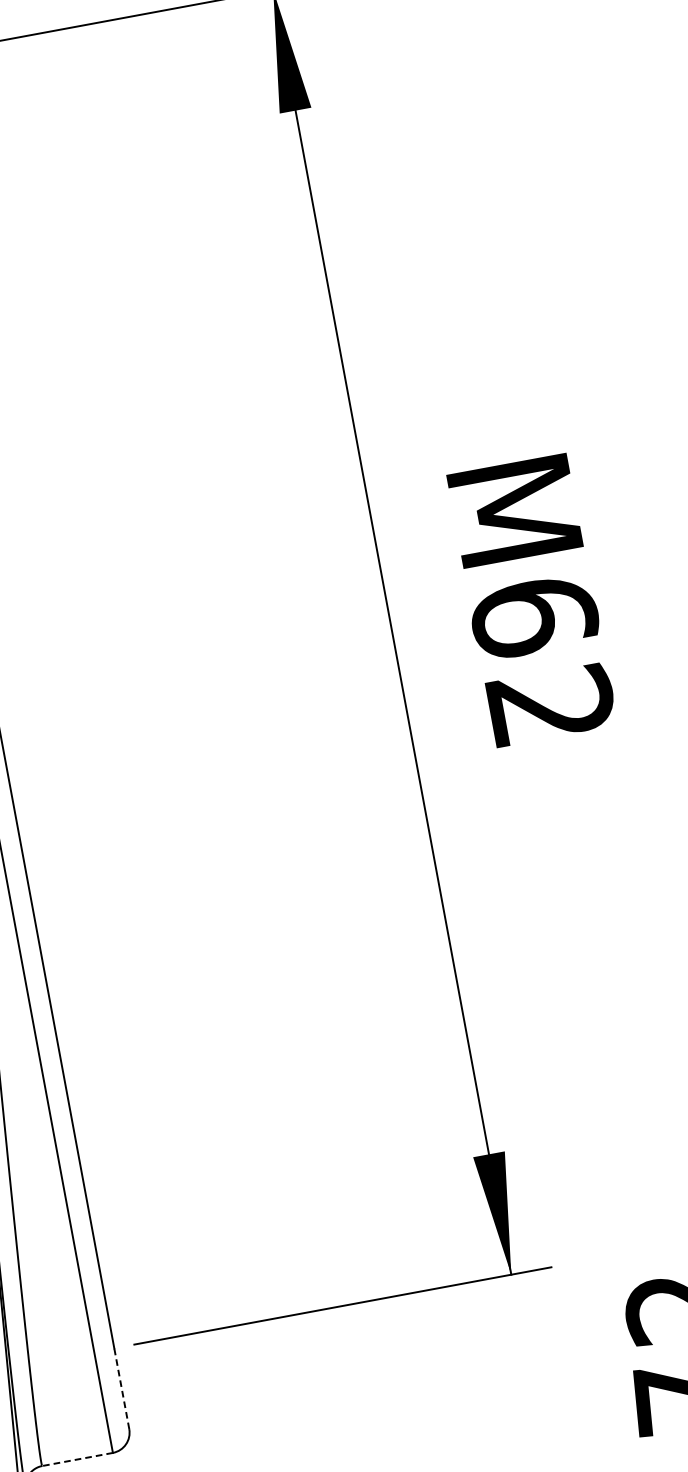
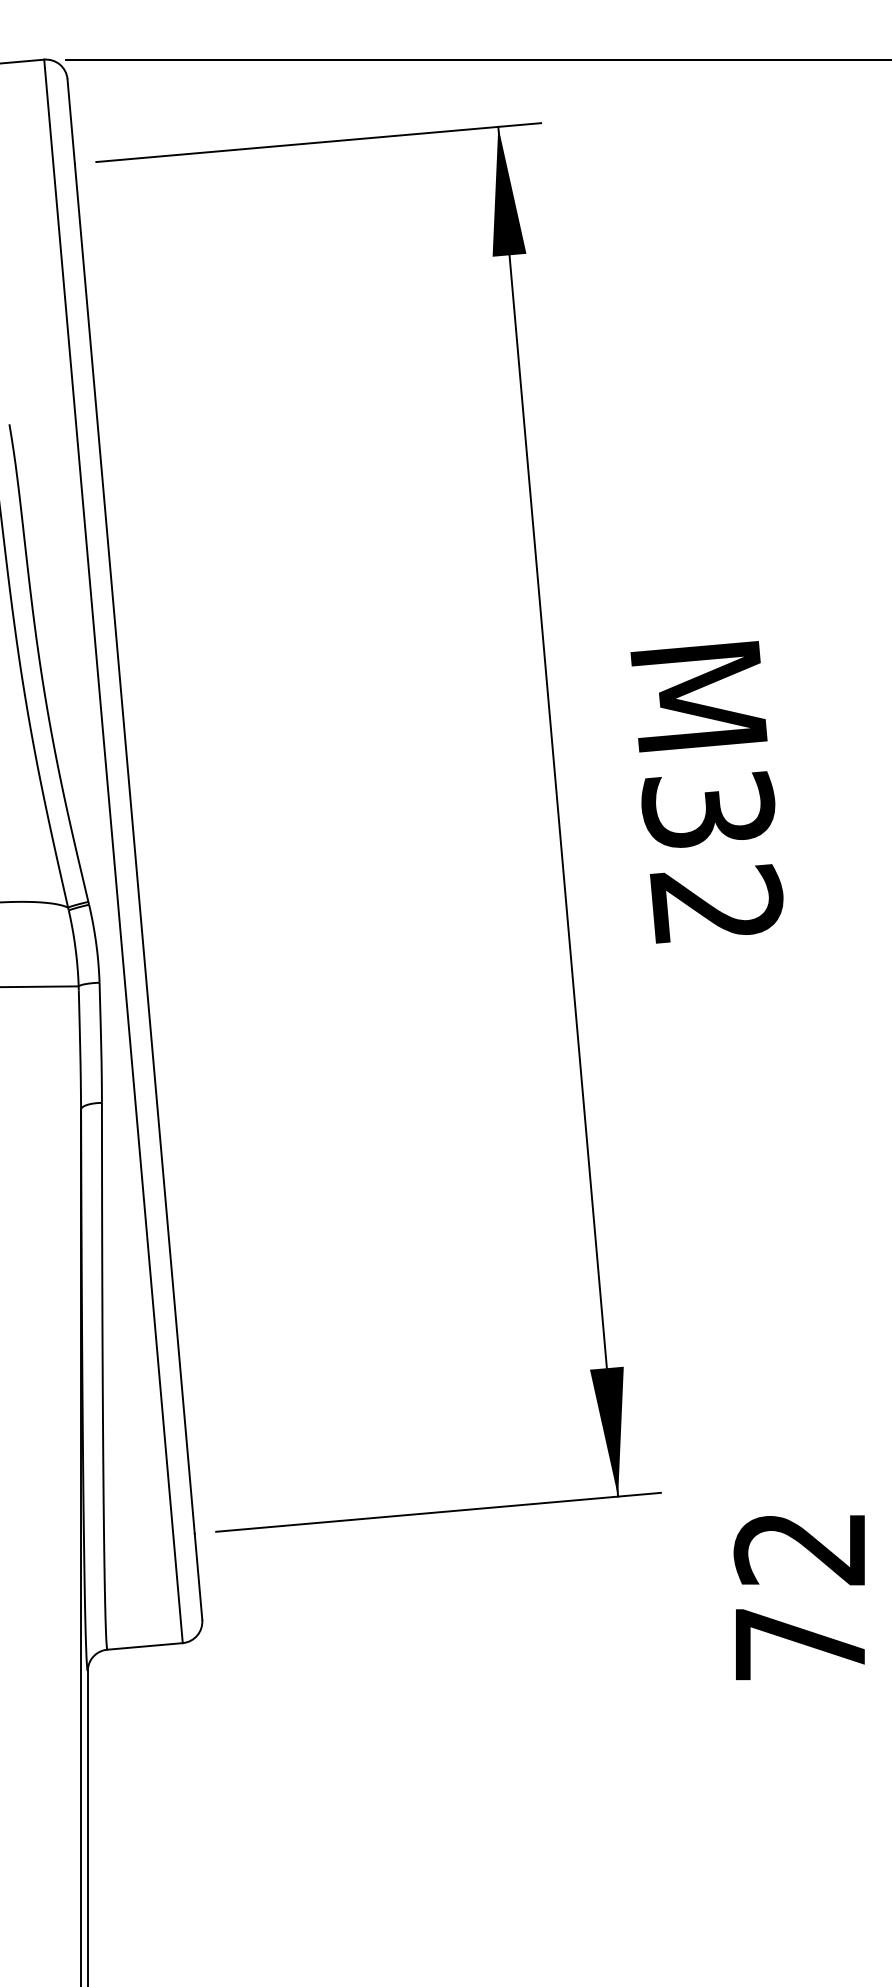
text: (534, 617) -> (708, 810), M62 -> M32
line: (121, 1388) -> (198, 1576), dashed -> solid
line: (77, 1459) -> (145, 1646), dashed -> solid

